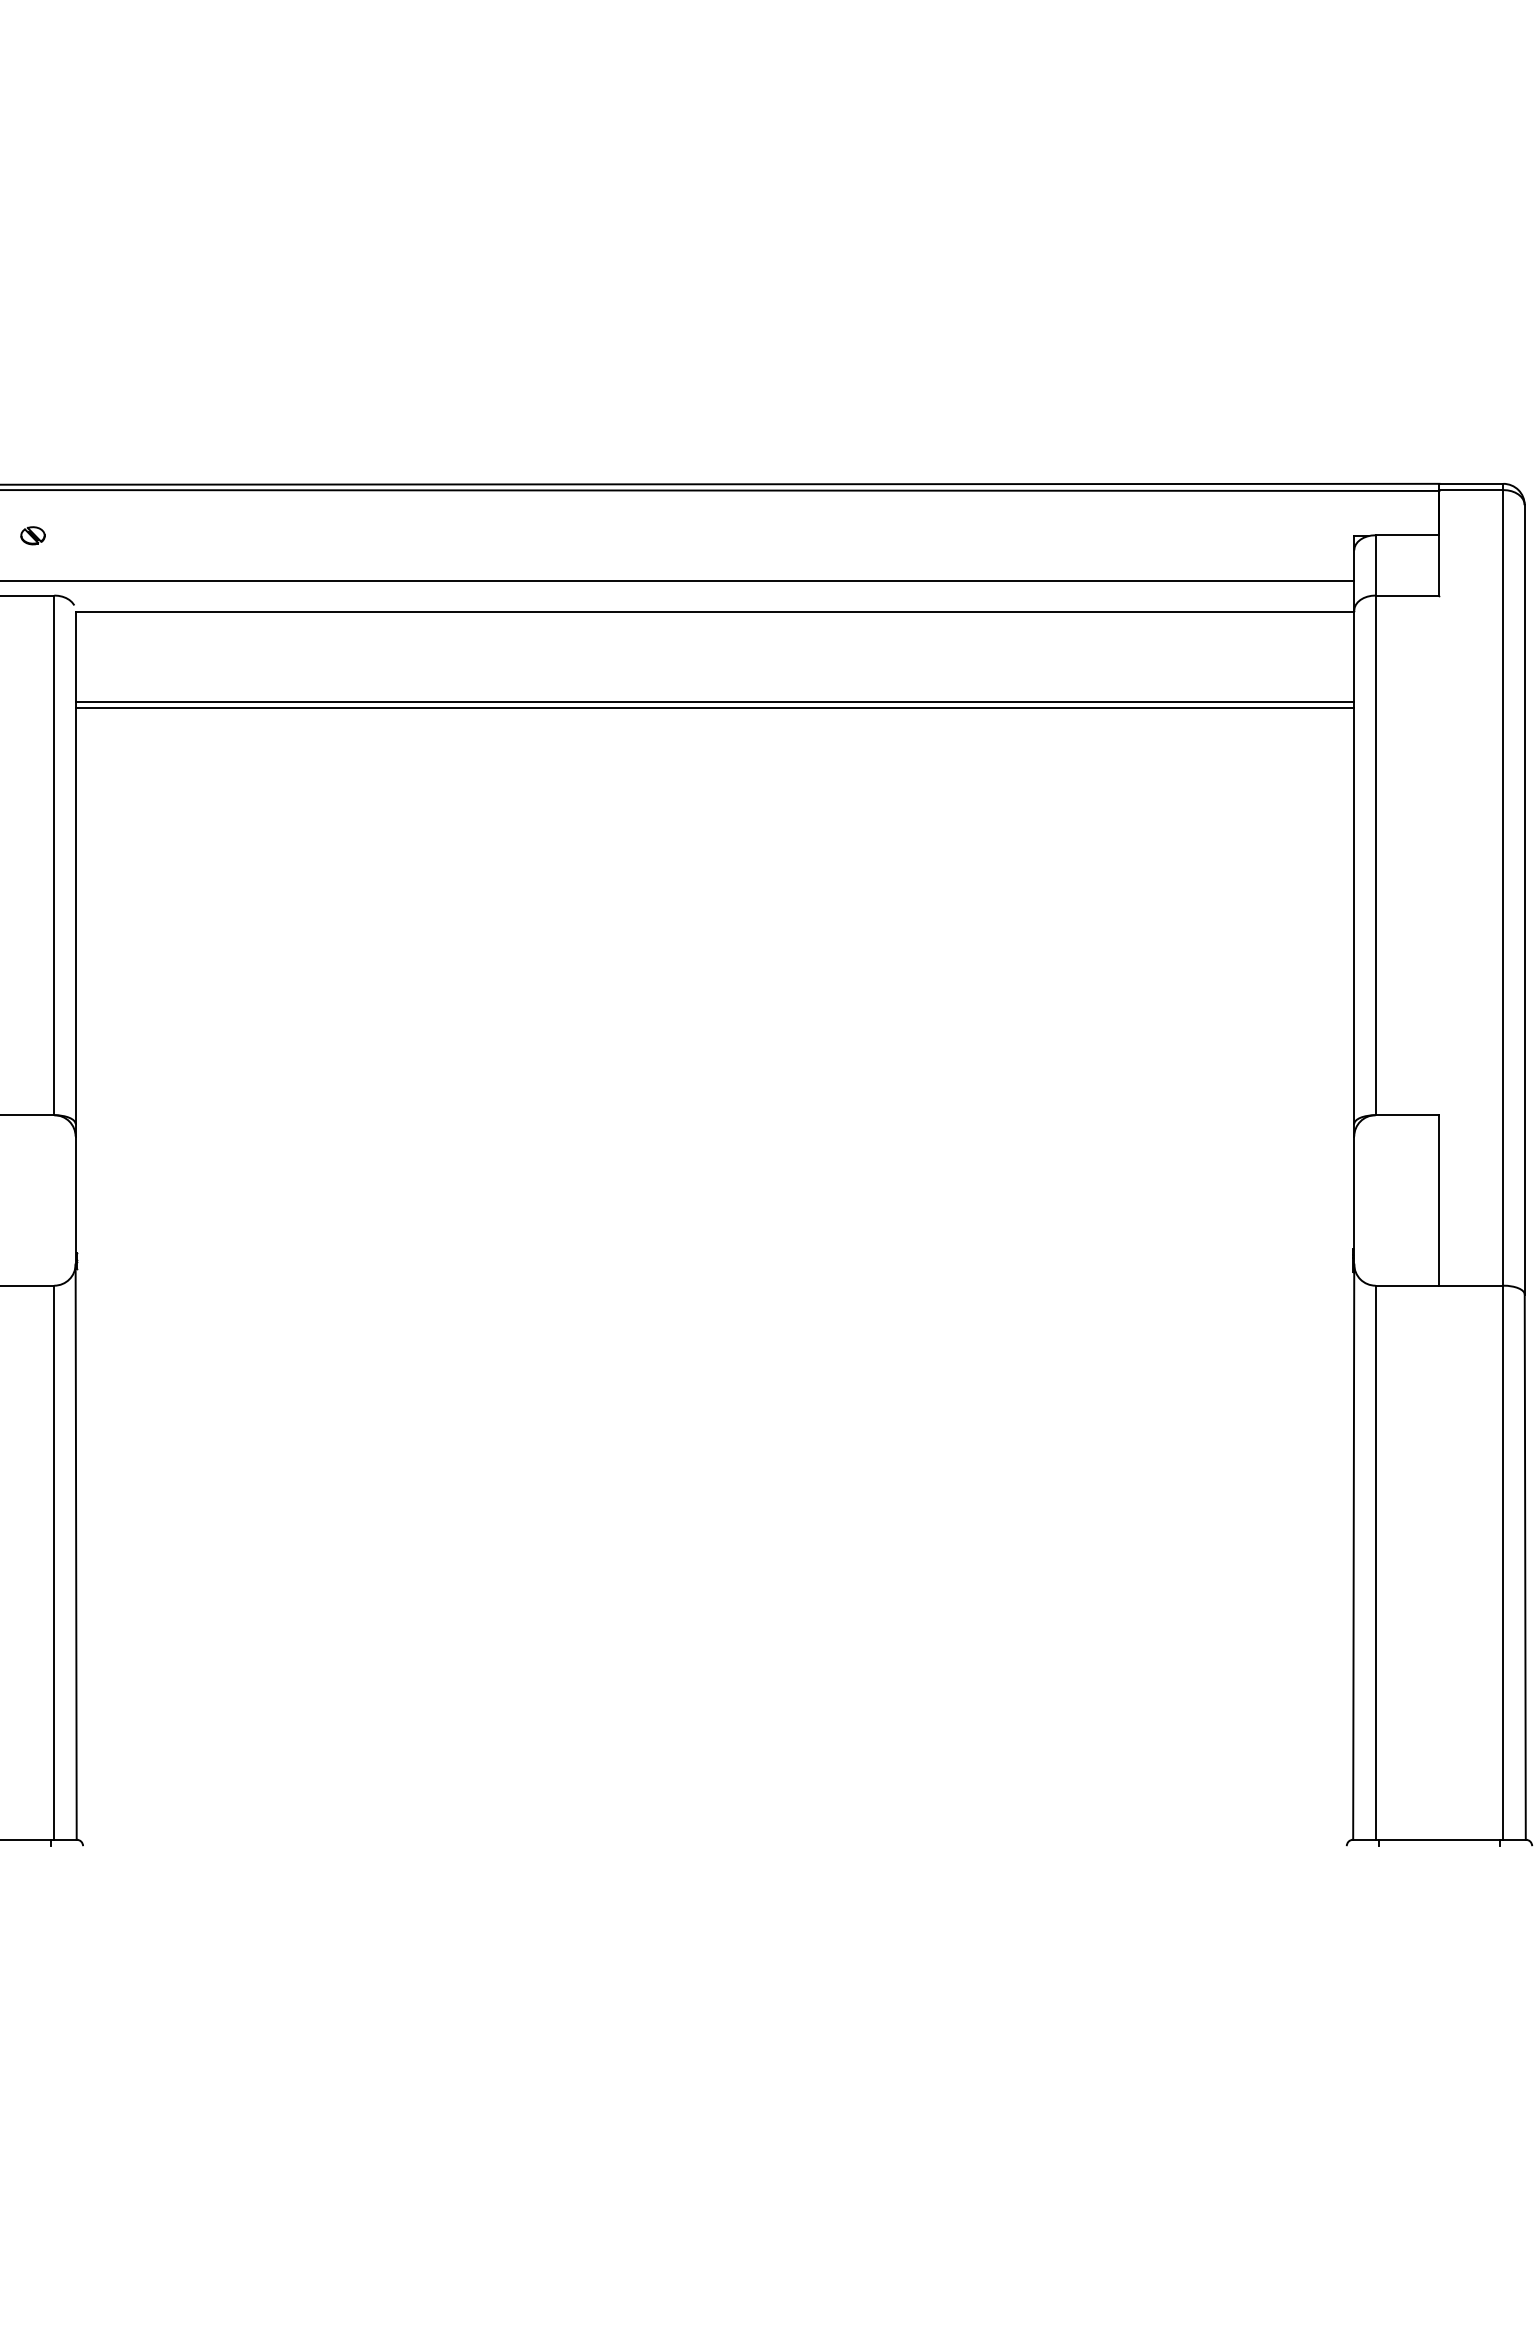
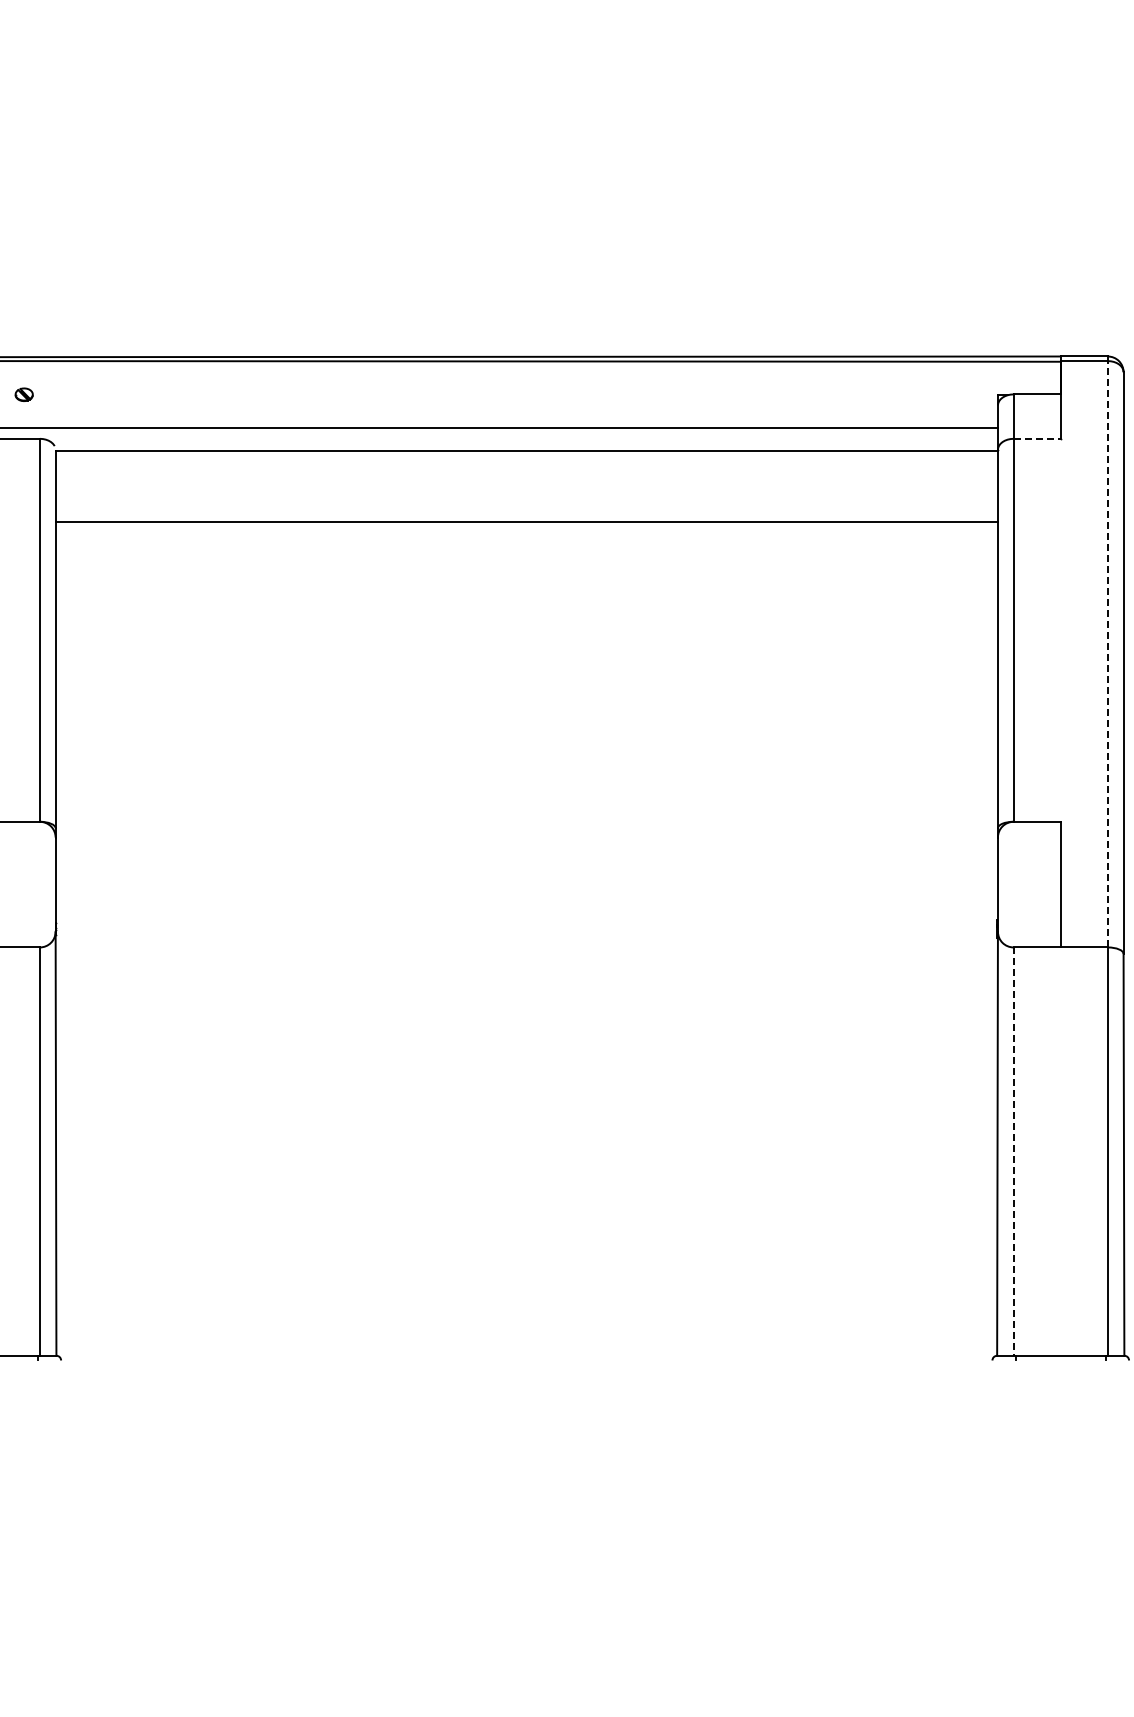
line: (1407, 595) -> (1037, 438), solid -> dashed
line: (714, 702) -> (526, 517), removed
line: (1502, 886) -> (1107, 653), solid -> dashed
line: (1375, 1563) -> (1013, 1152), solid -> dashed

